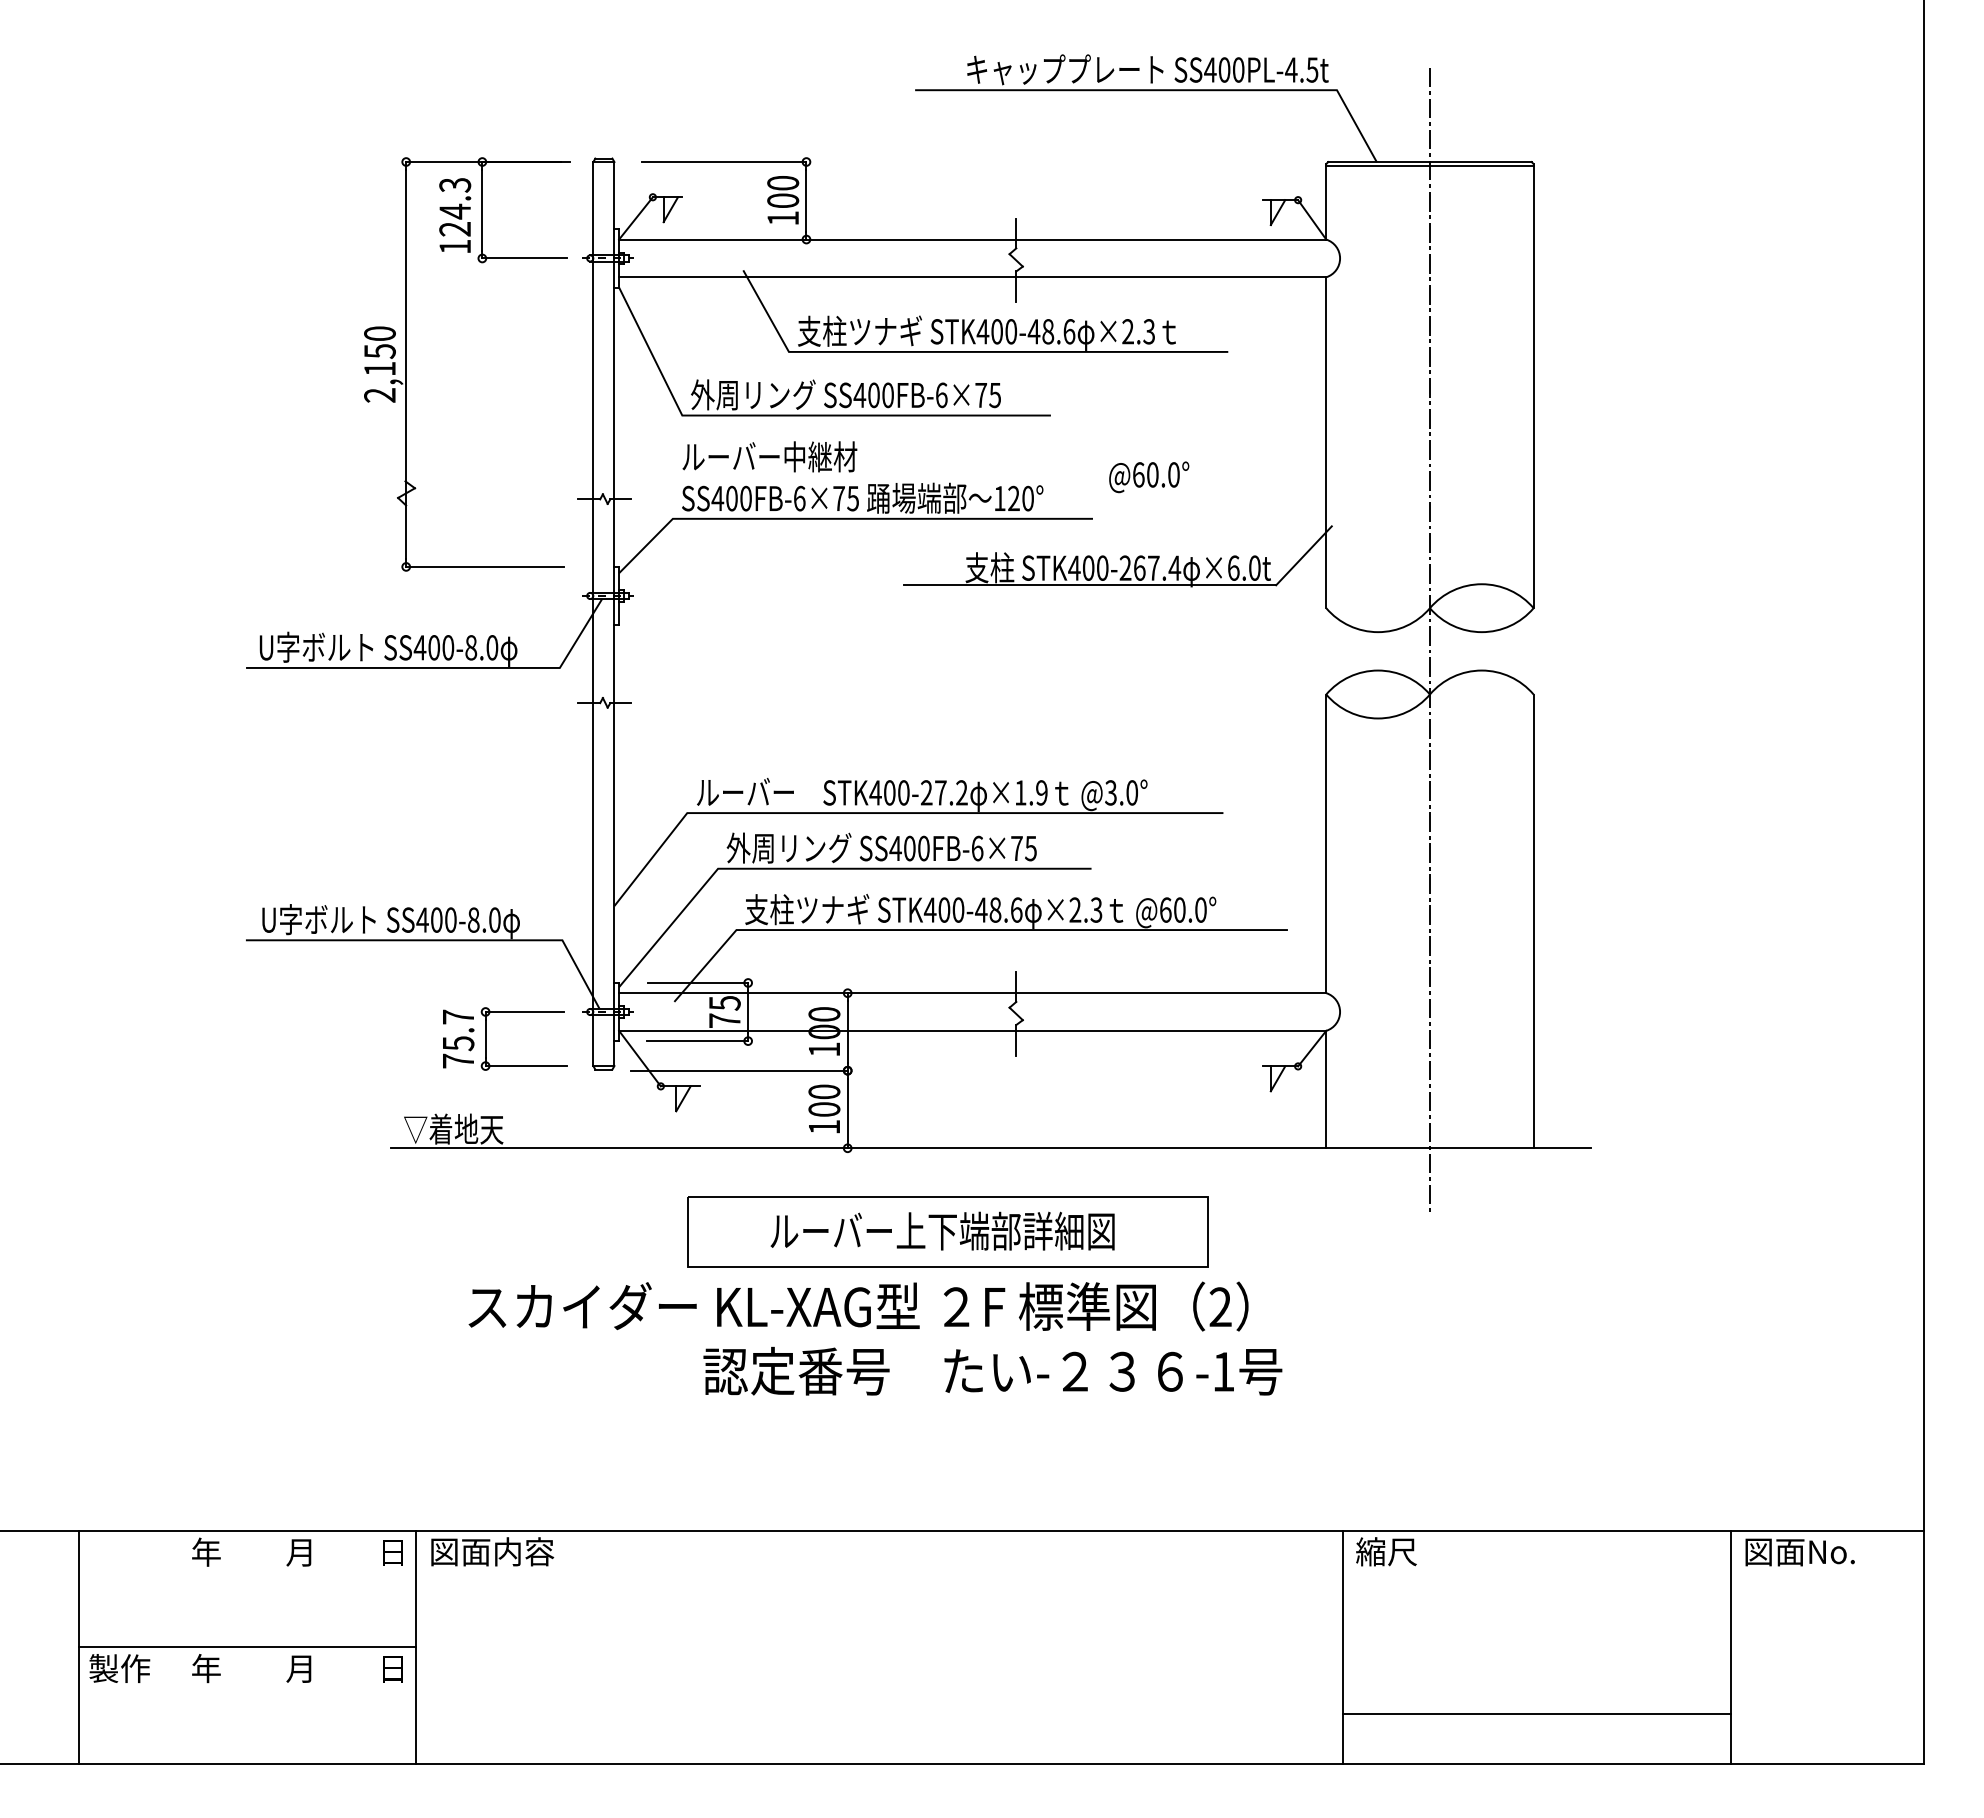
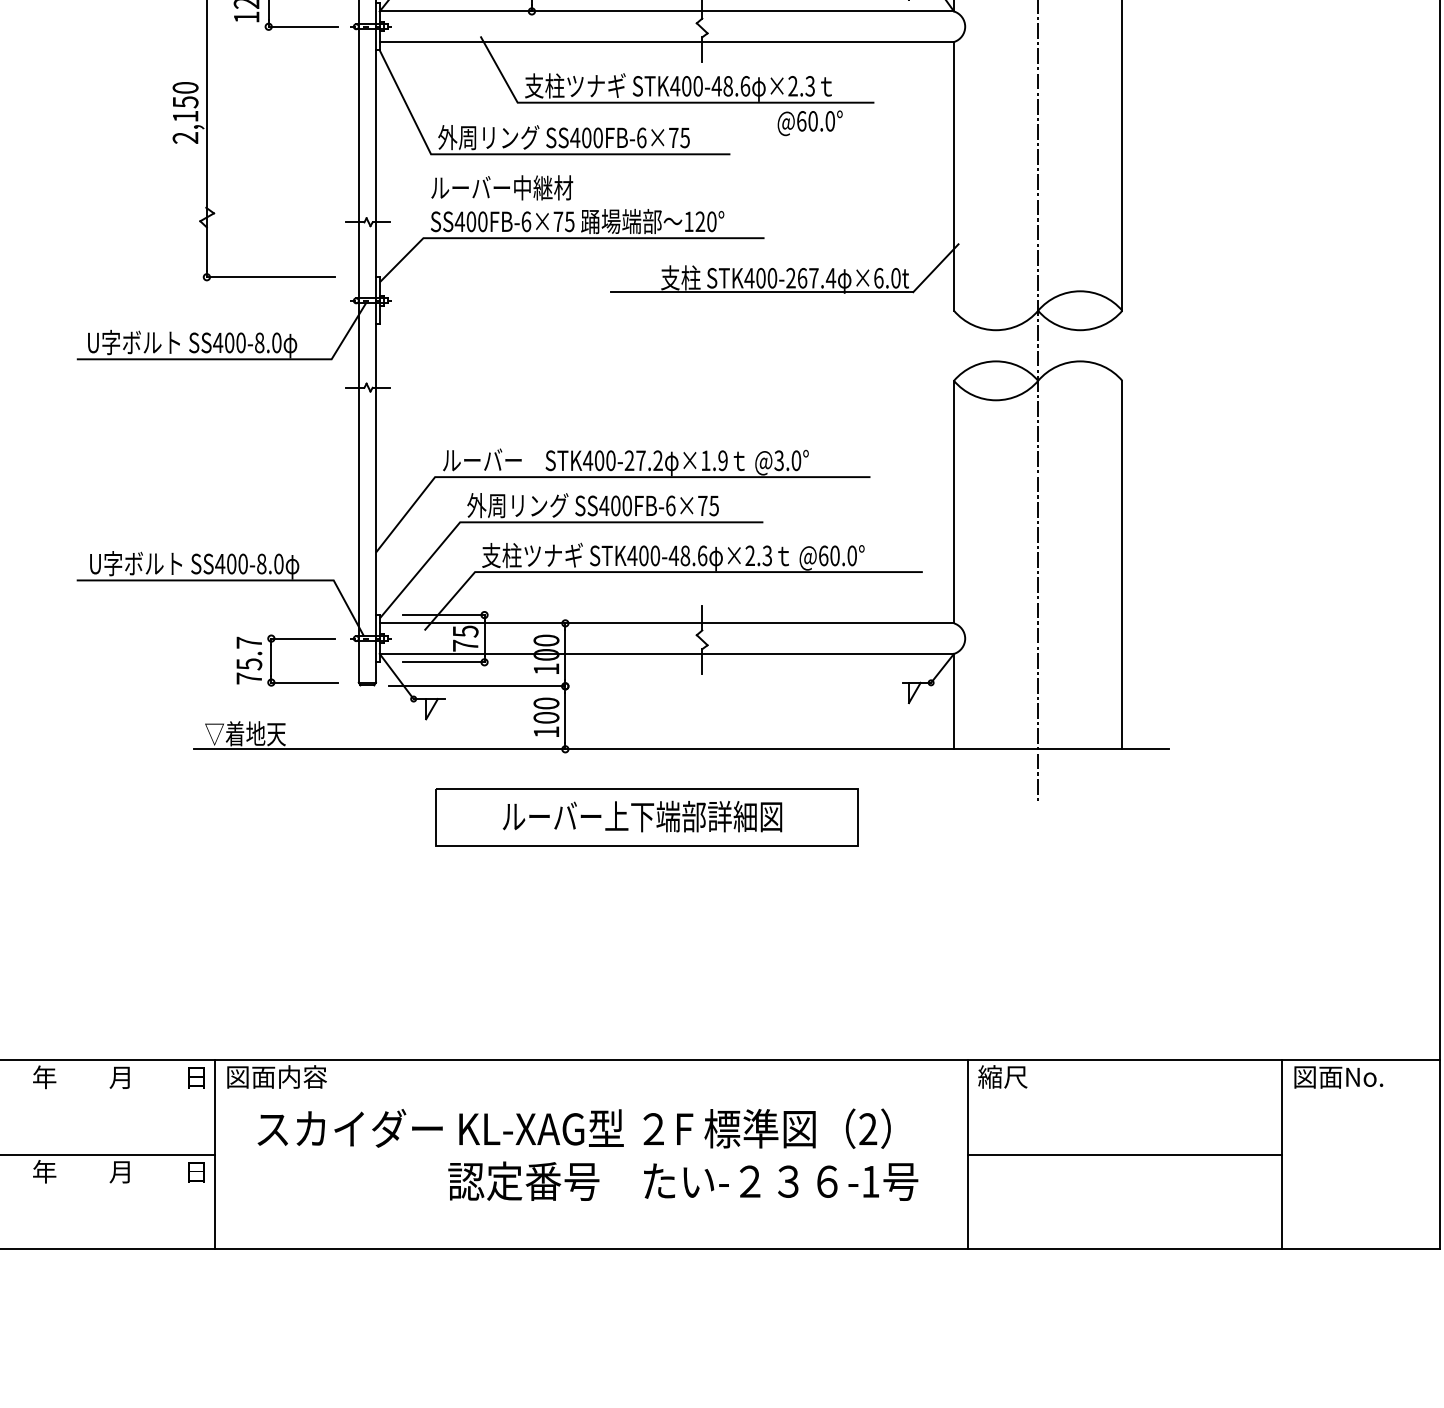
text: (1149, 477) -> (810, 123), moved
text: (875, 1338) -> (587, 1154), moved
line: (1536, 1714) -> (1124, 1154), moved

